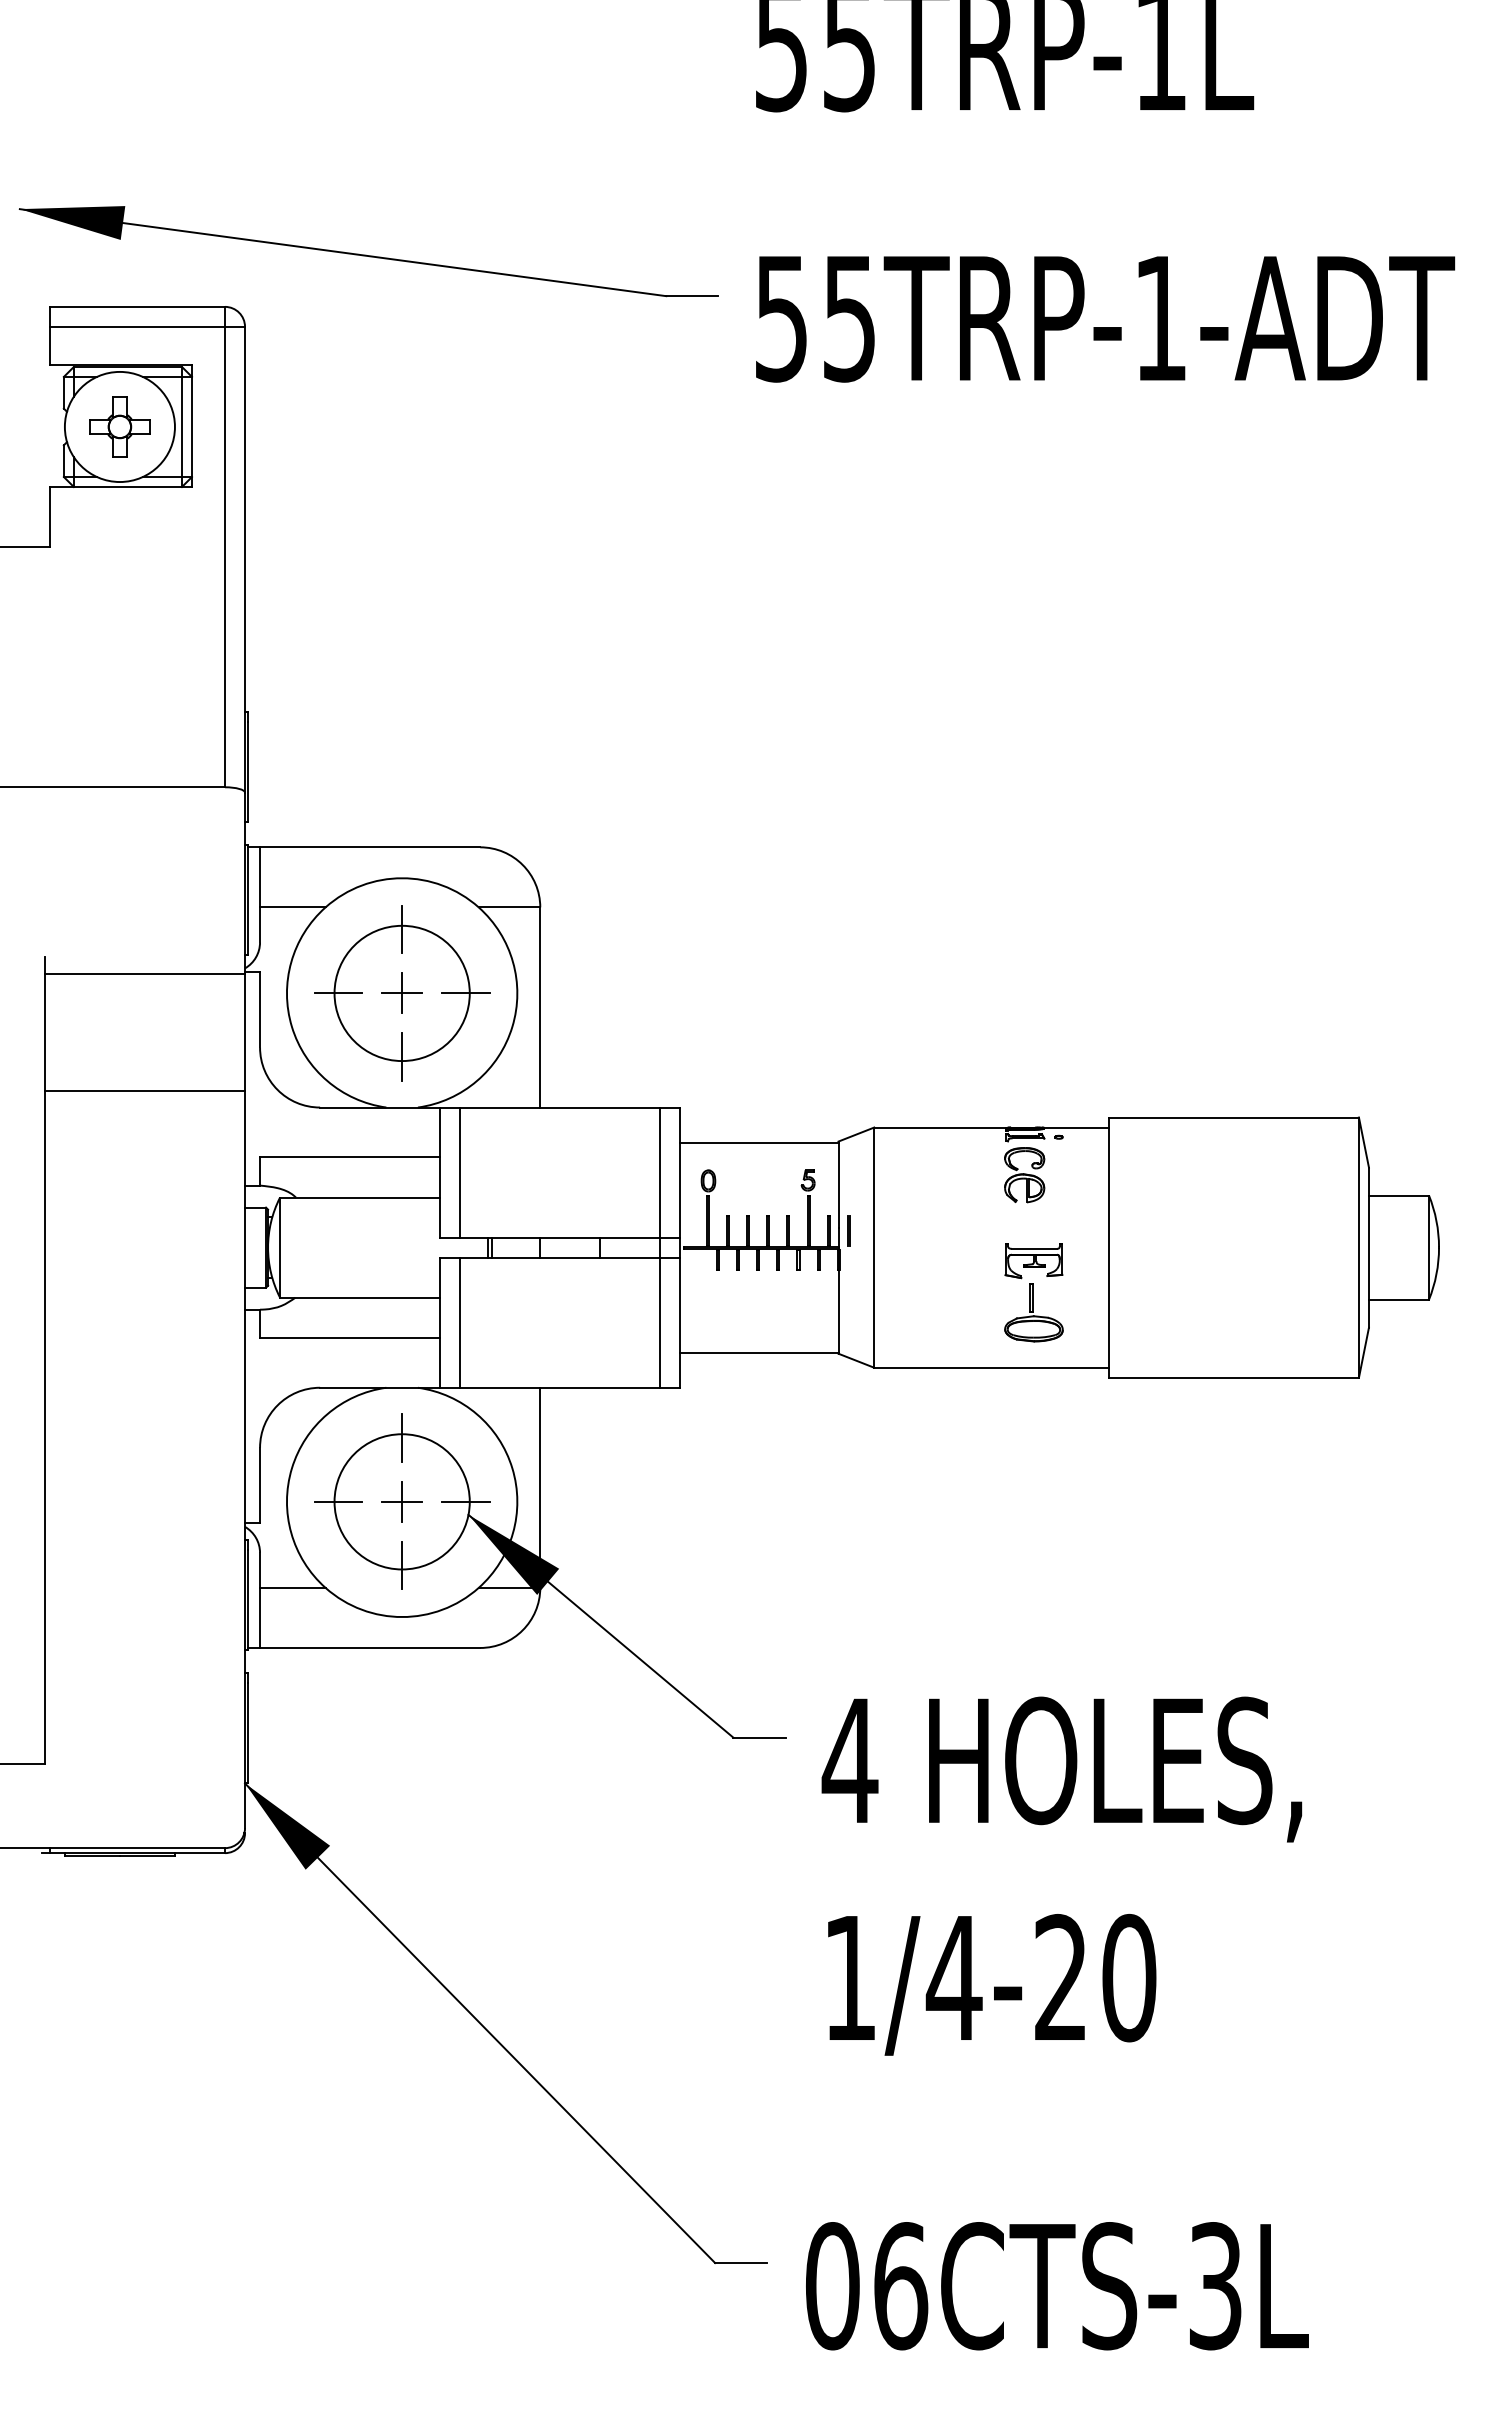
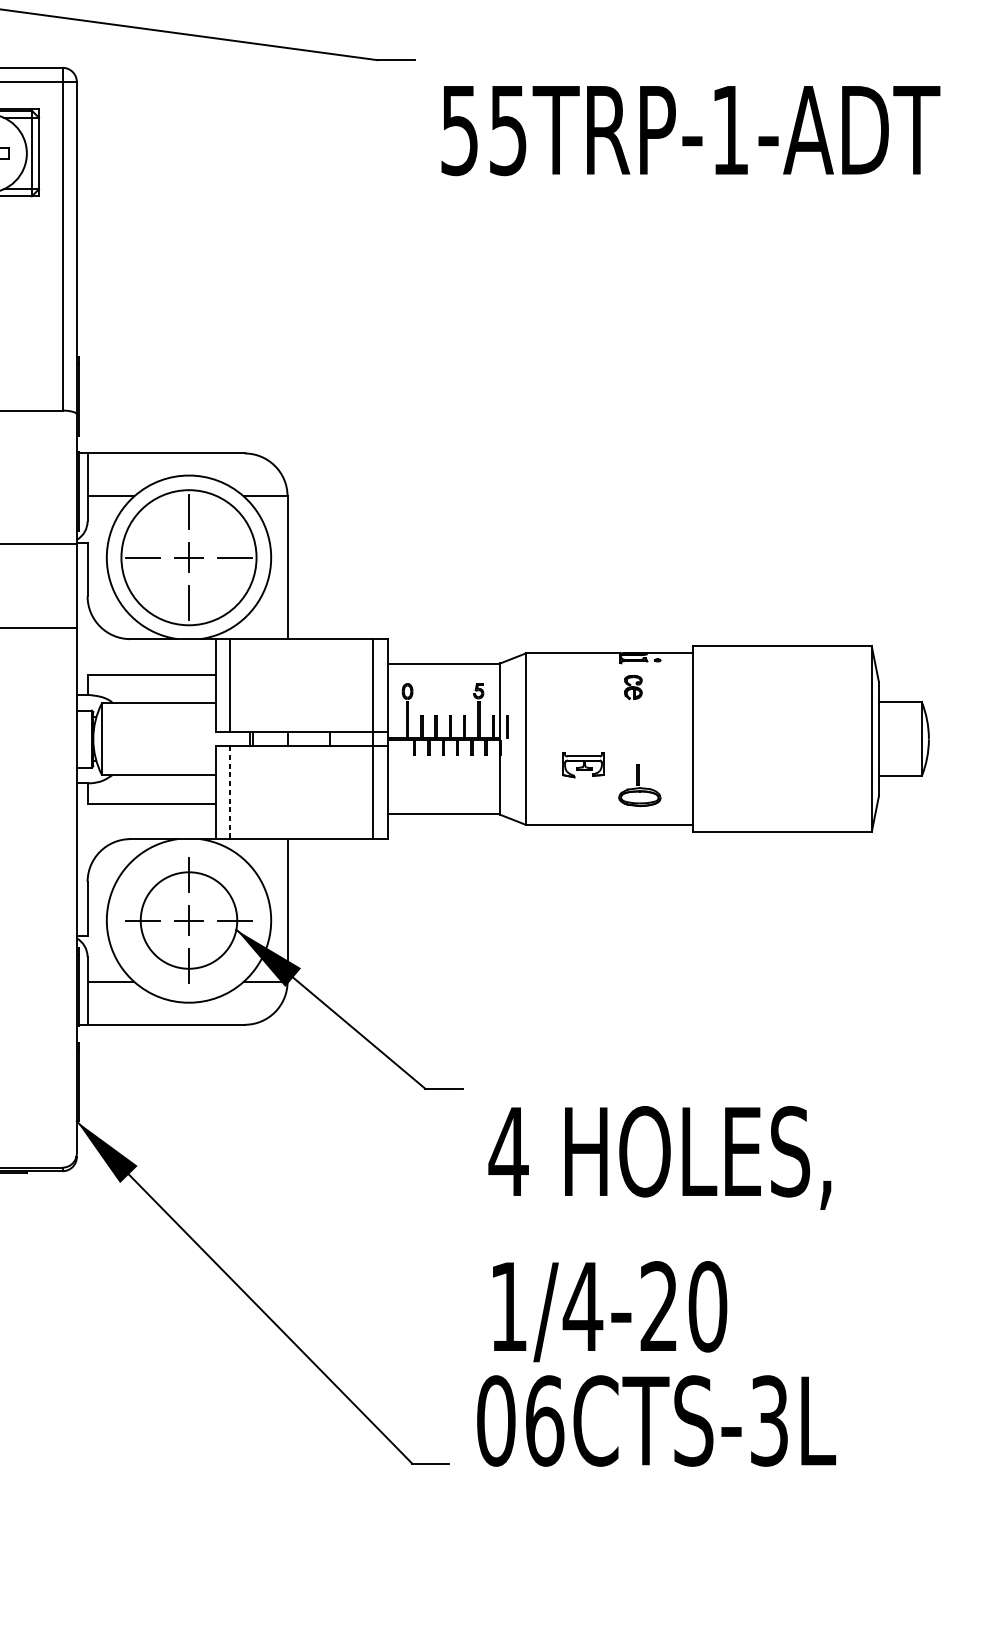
text: (1105, 319) -> (690, 131), moved
circle: (401, 993) -> (188, 557), size x1.4
part: (1024, 1175) -> (633, 687), size x0.6
part: (1033, 1261) -> (583, 765), moved
line: (460, 1323) -> (230, 793), solid -> dashed
text: (1061, 1875) -> (659, 1233), moved
text: (1057, 2286) -> (656, 1421), moved

